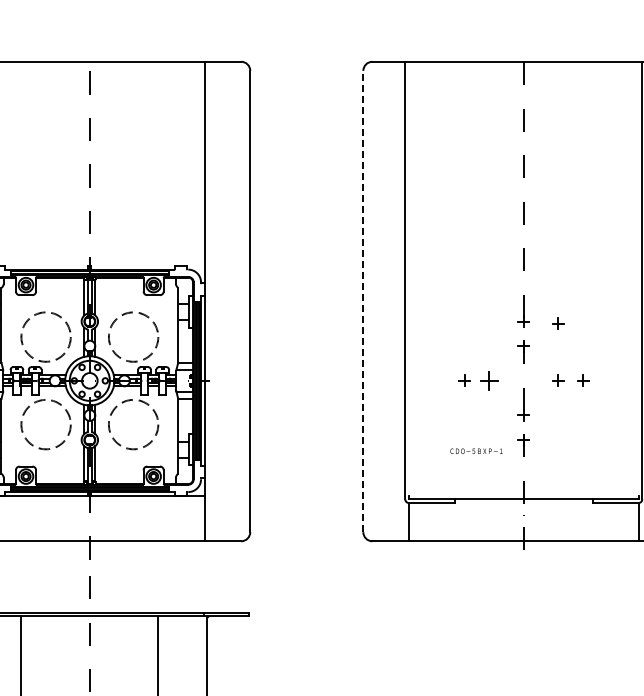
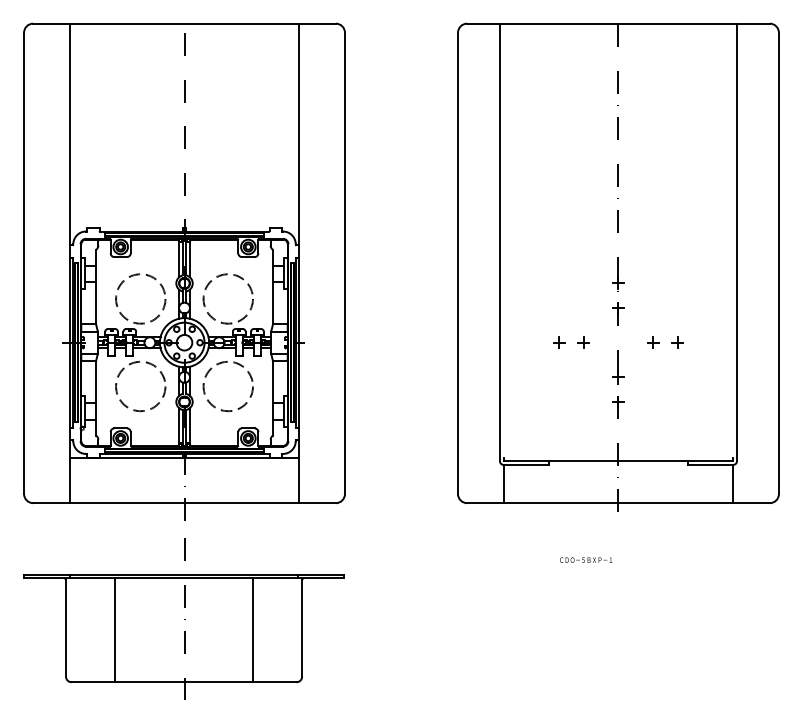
line: (363, 301) -> (458, 263), dashed -> solid
part: (558, 323) -> (653, 285), removed
part: (488, 380) -> (583, 342), size x0.62
text: (476, 450) -> (586, 559), moved

